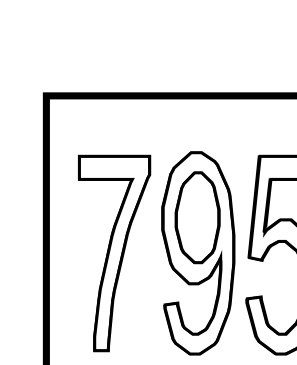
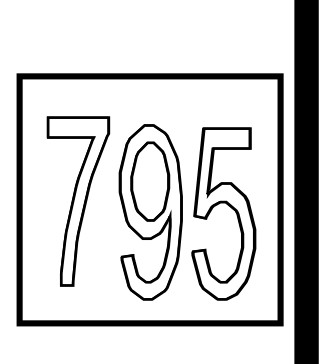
part: (114, 253) -> (78, 201), moved

